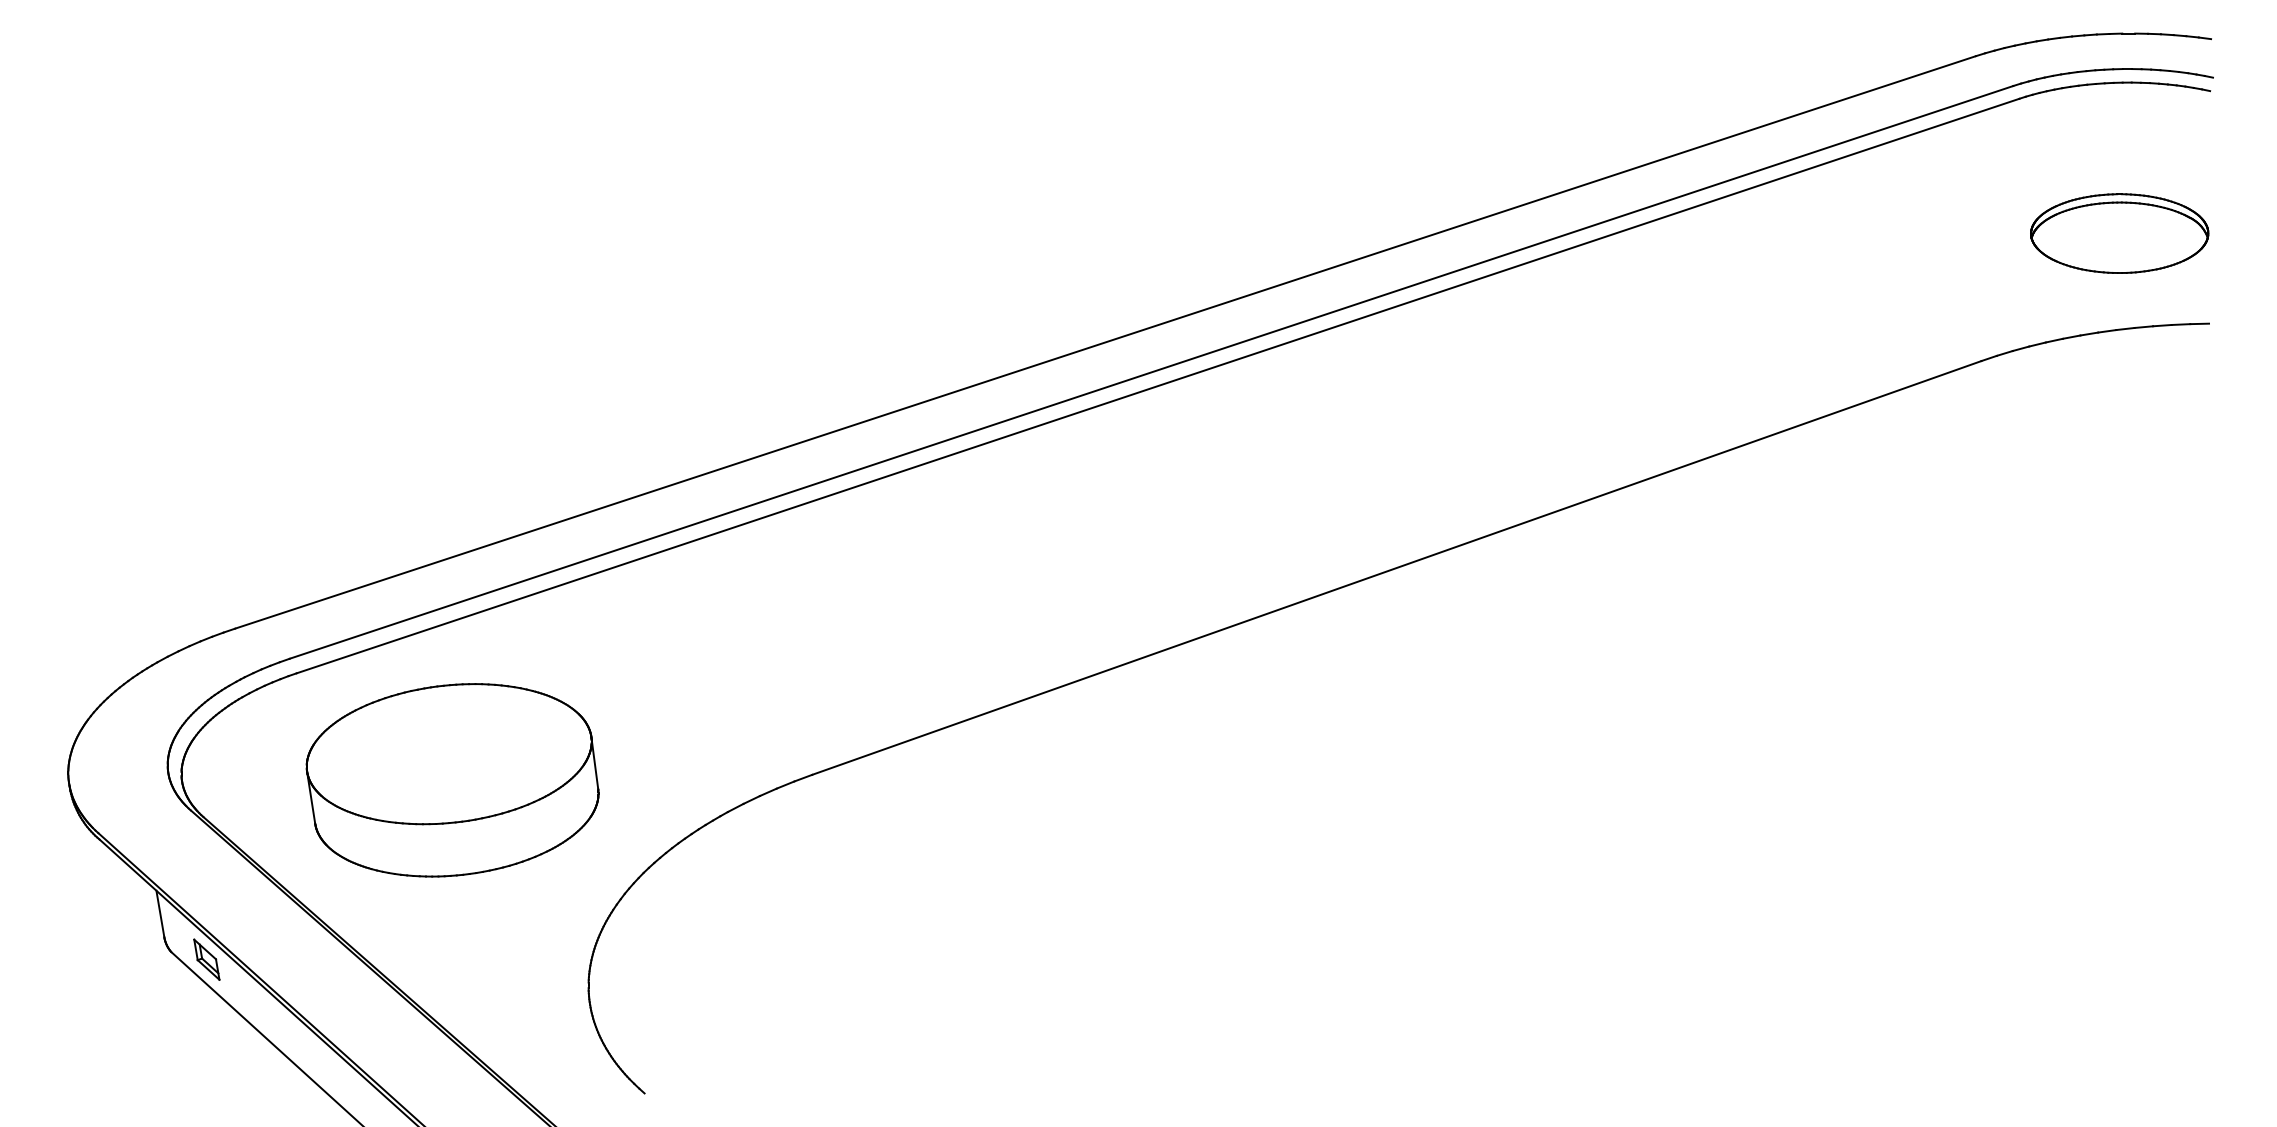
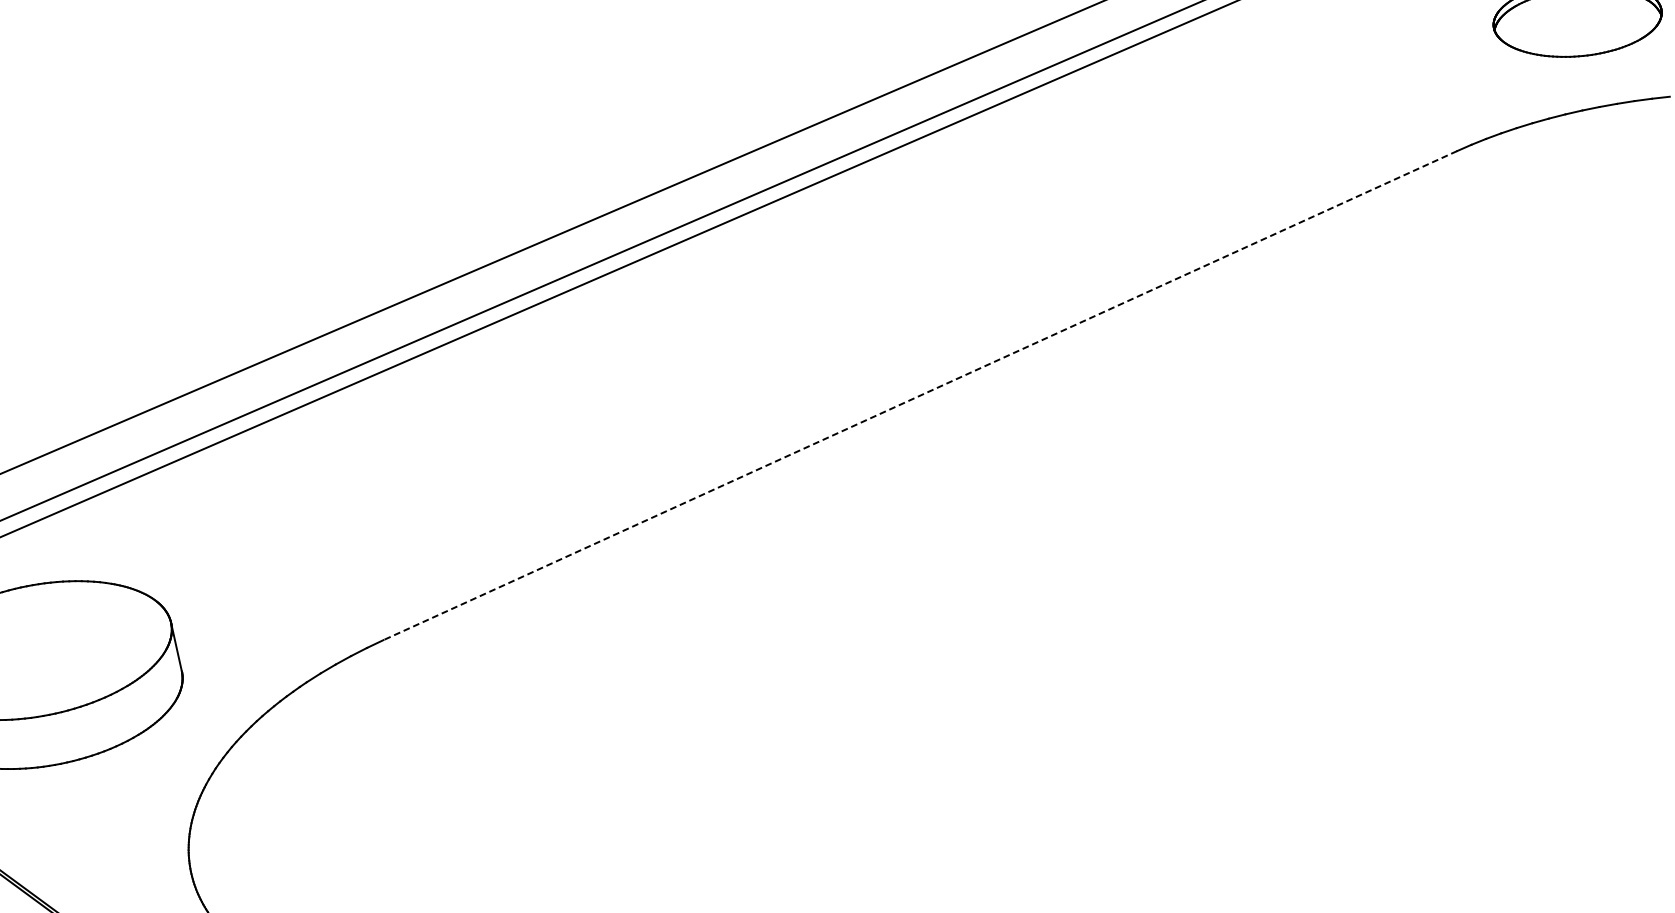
line: (1396, 568) -> (920, 396), solid -> dashed

